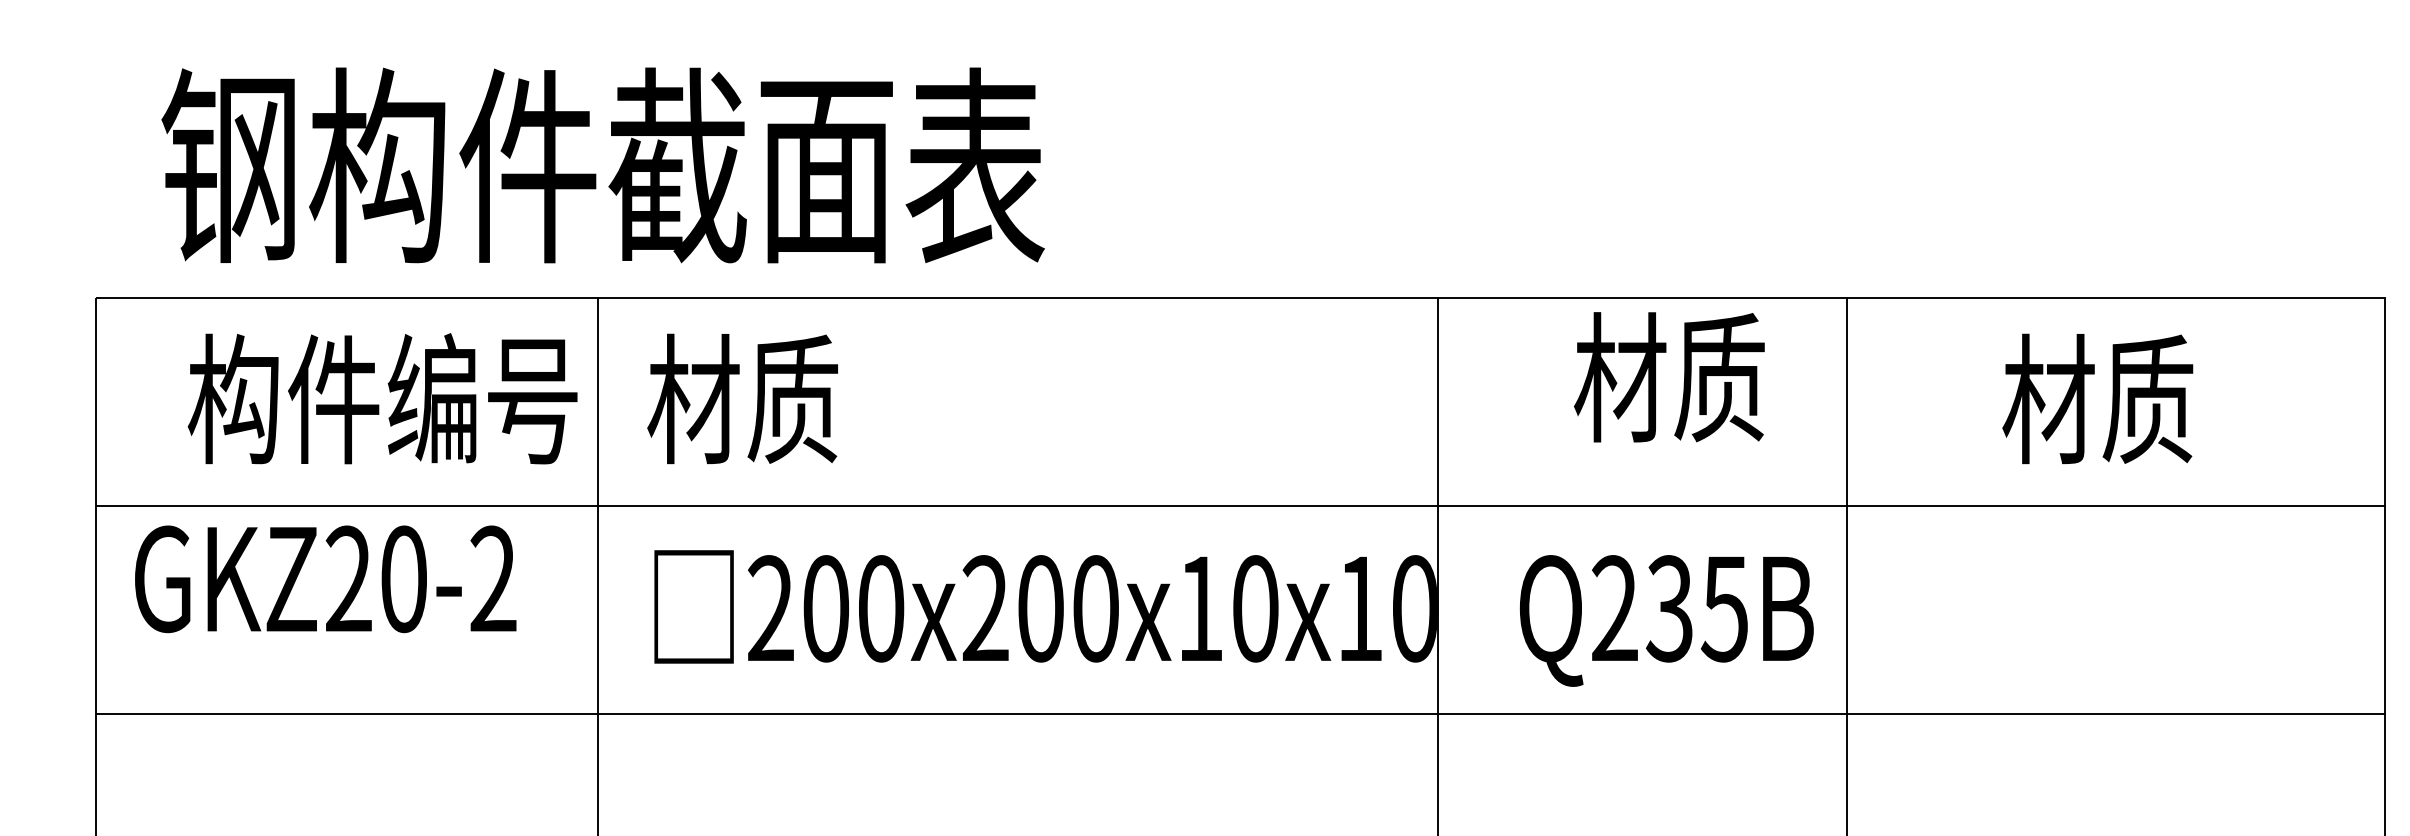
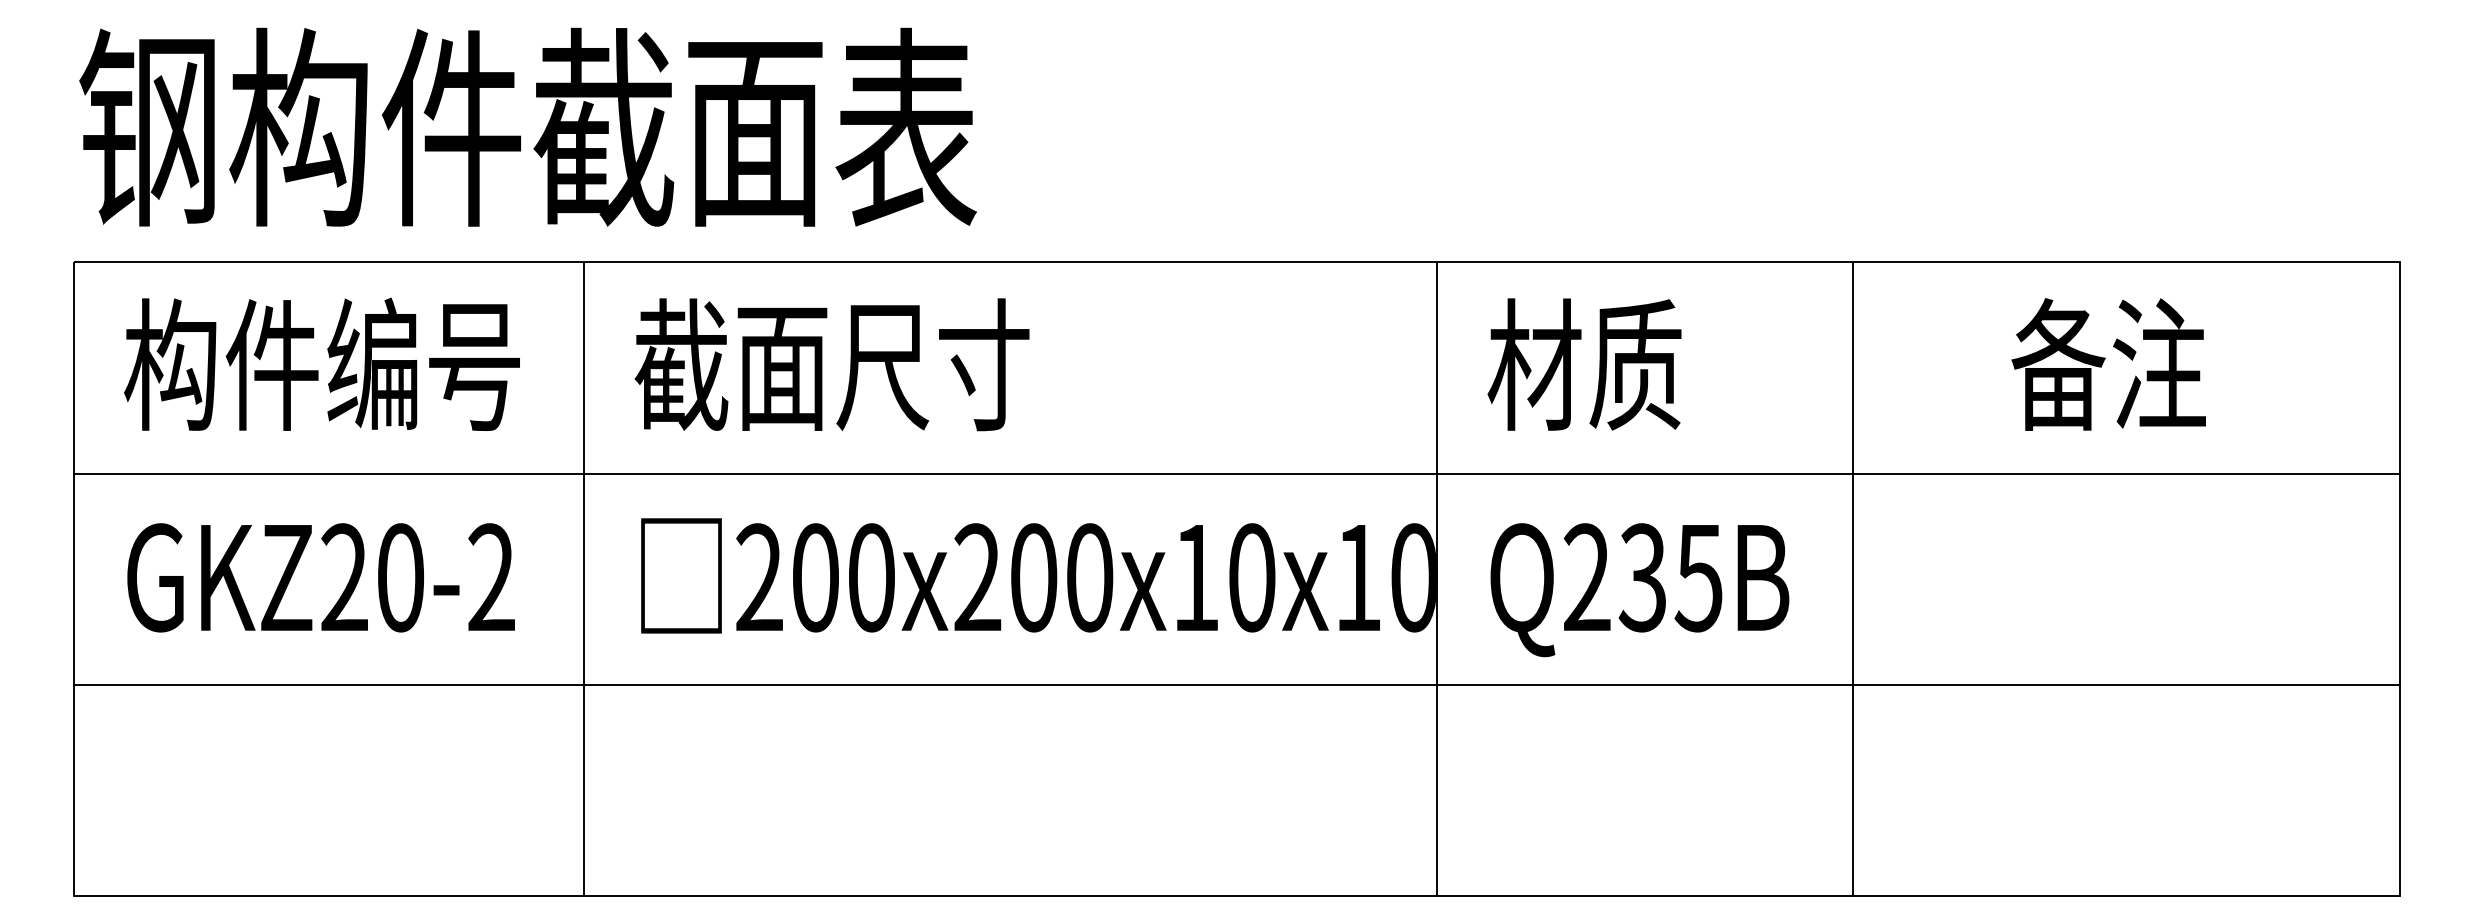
text: (602, 164) -> (527, 126), moved
text: (1669, 377) -> (1584, 364), moved
text: (382, 397) -> (321, 363), moved
text: (841, 398) -> (831, 364), 材质 -> 截面尺寸
text: (2097, 398) -> (2107, 364), 材质 -> 备注
text: (325, 578) -> (320, 577), moved
text: (1666, 621) -> (1639, 590), moved

